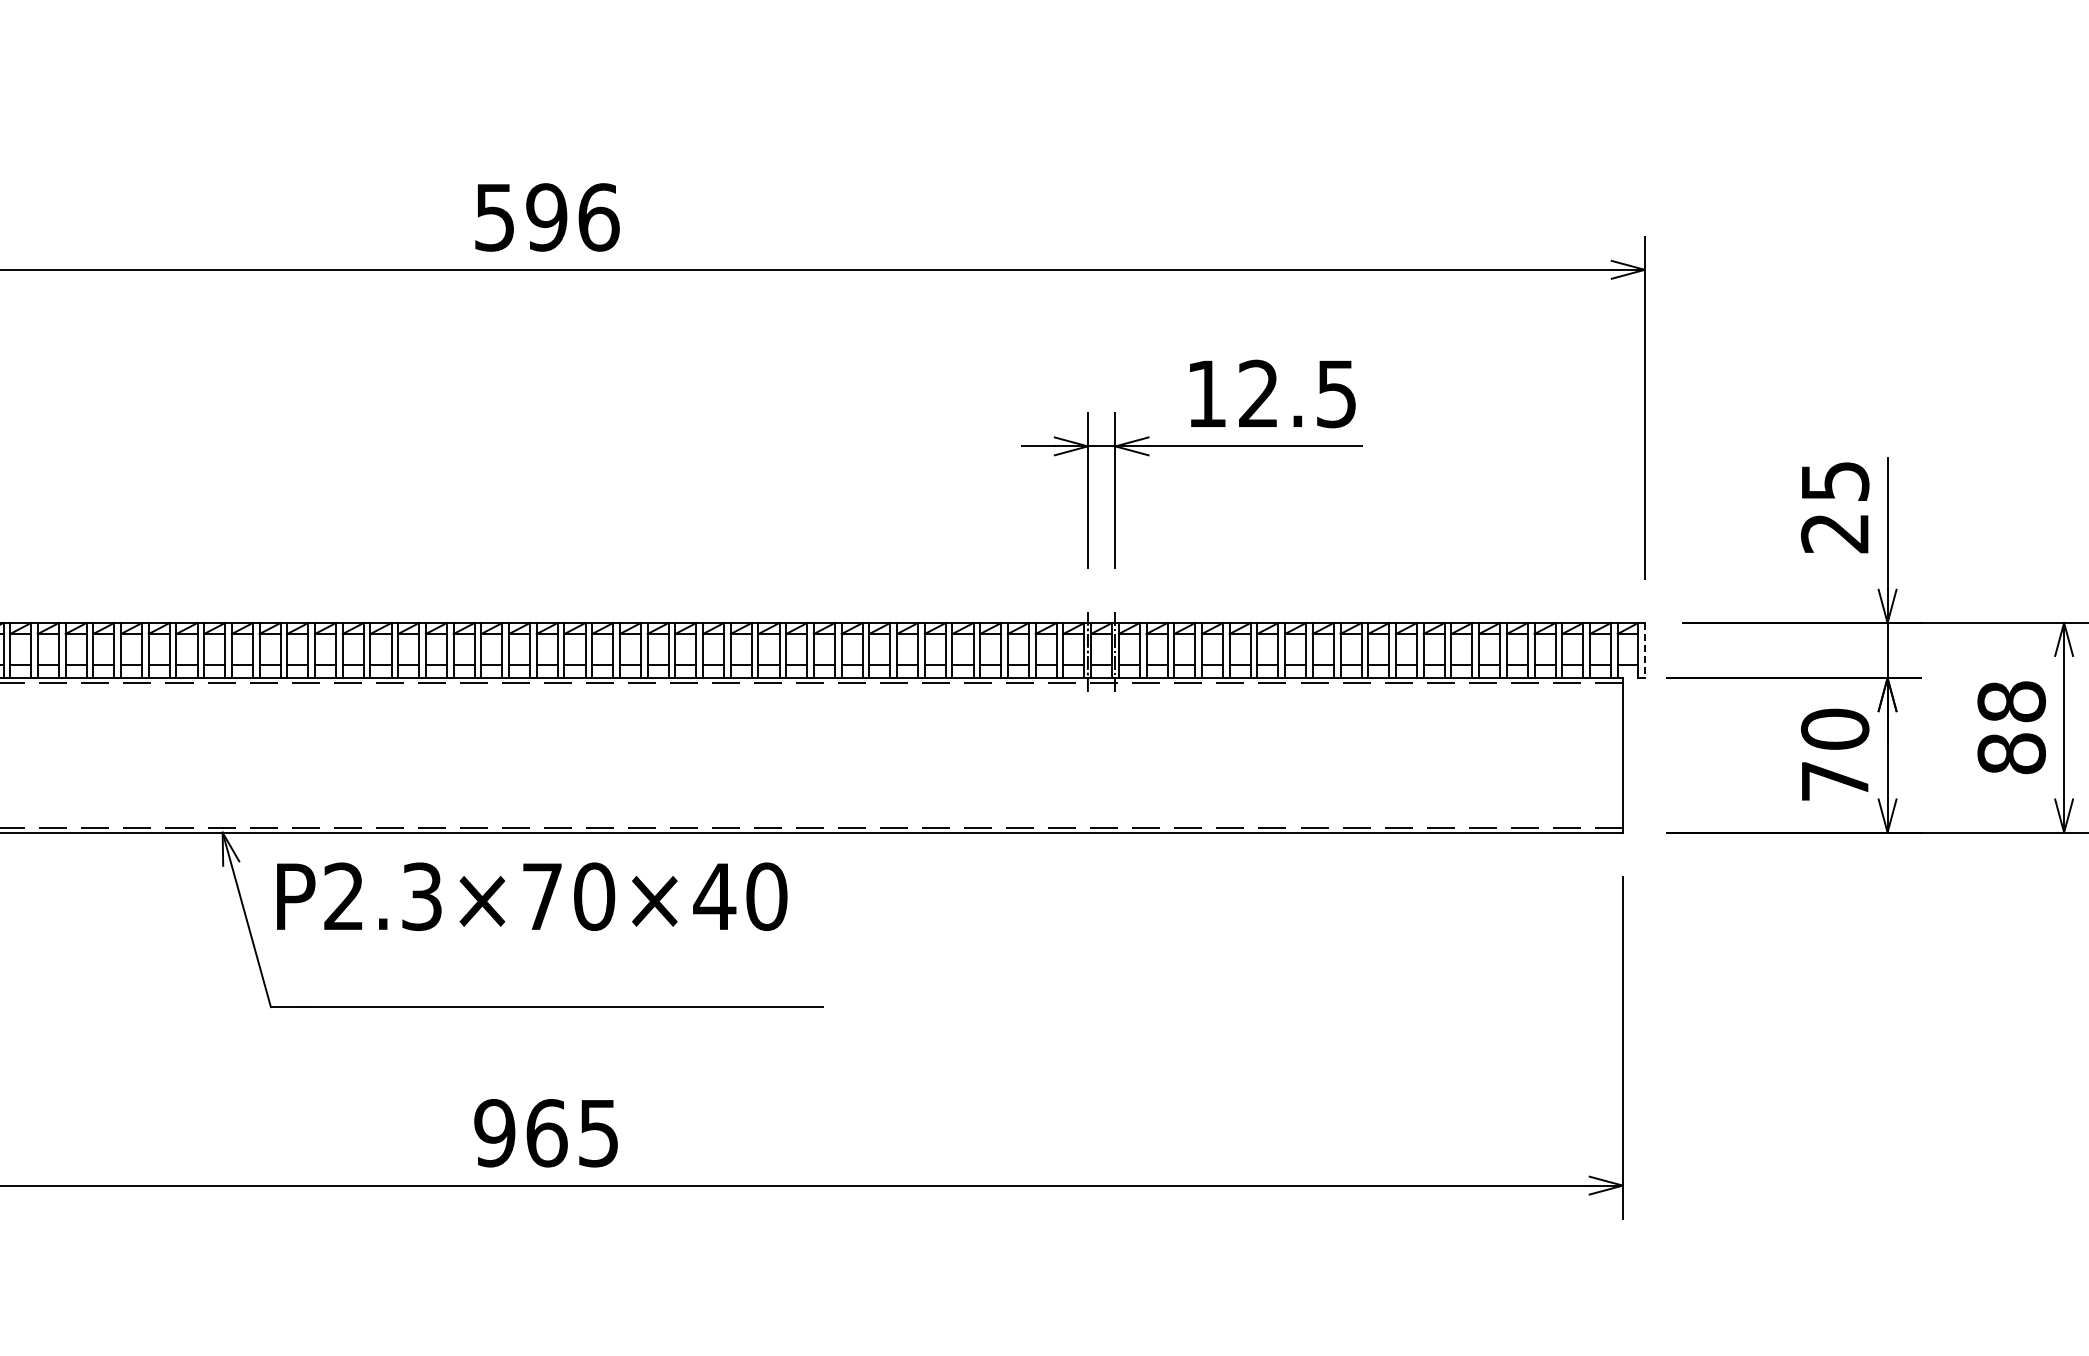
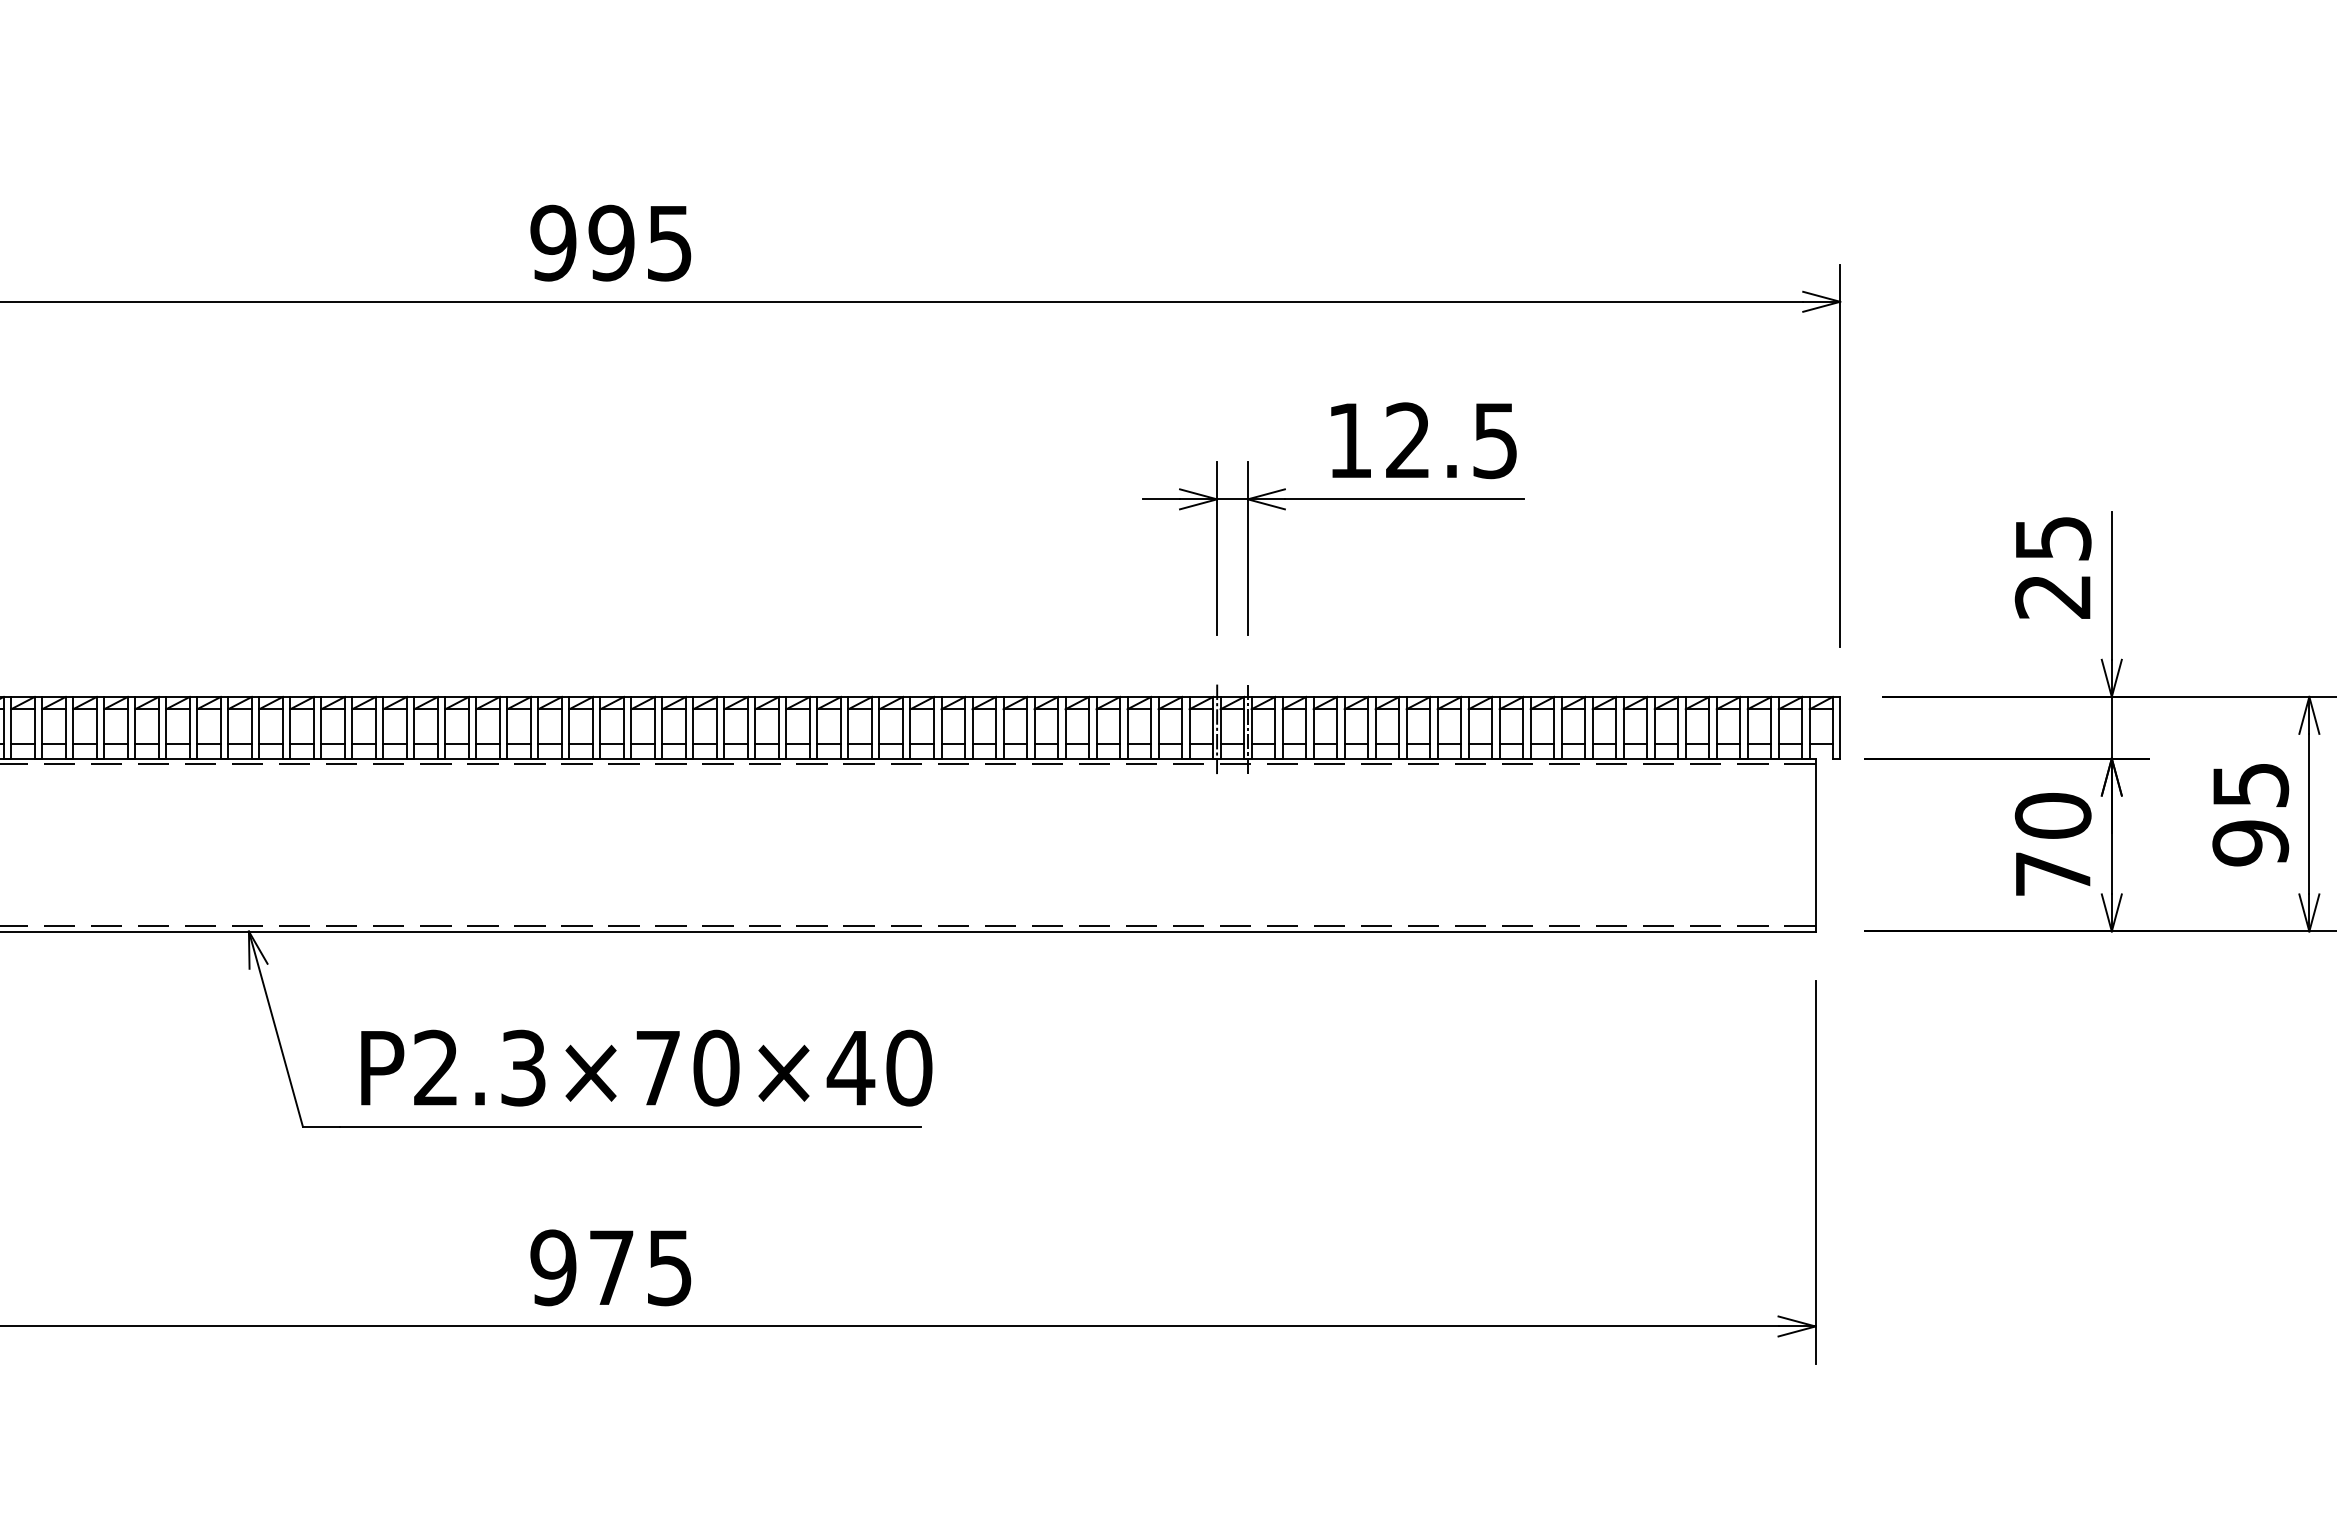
text: (546, 217) -> (611, 243), 596 -> 995
line: (1644, 650) -> (1839, 727), dashed -> solid
text: (2011, 727) -> (2250, 813), 88 -> 95
text: (532, 896) -> (647, 1067), moved
text: (546, 1133) -> (611, 1268), 965 -> 975

